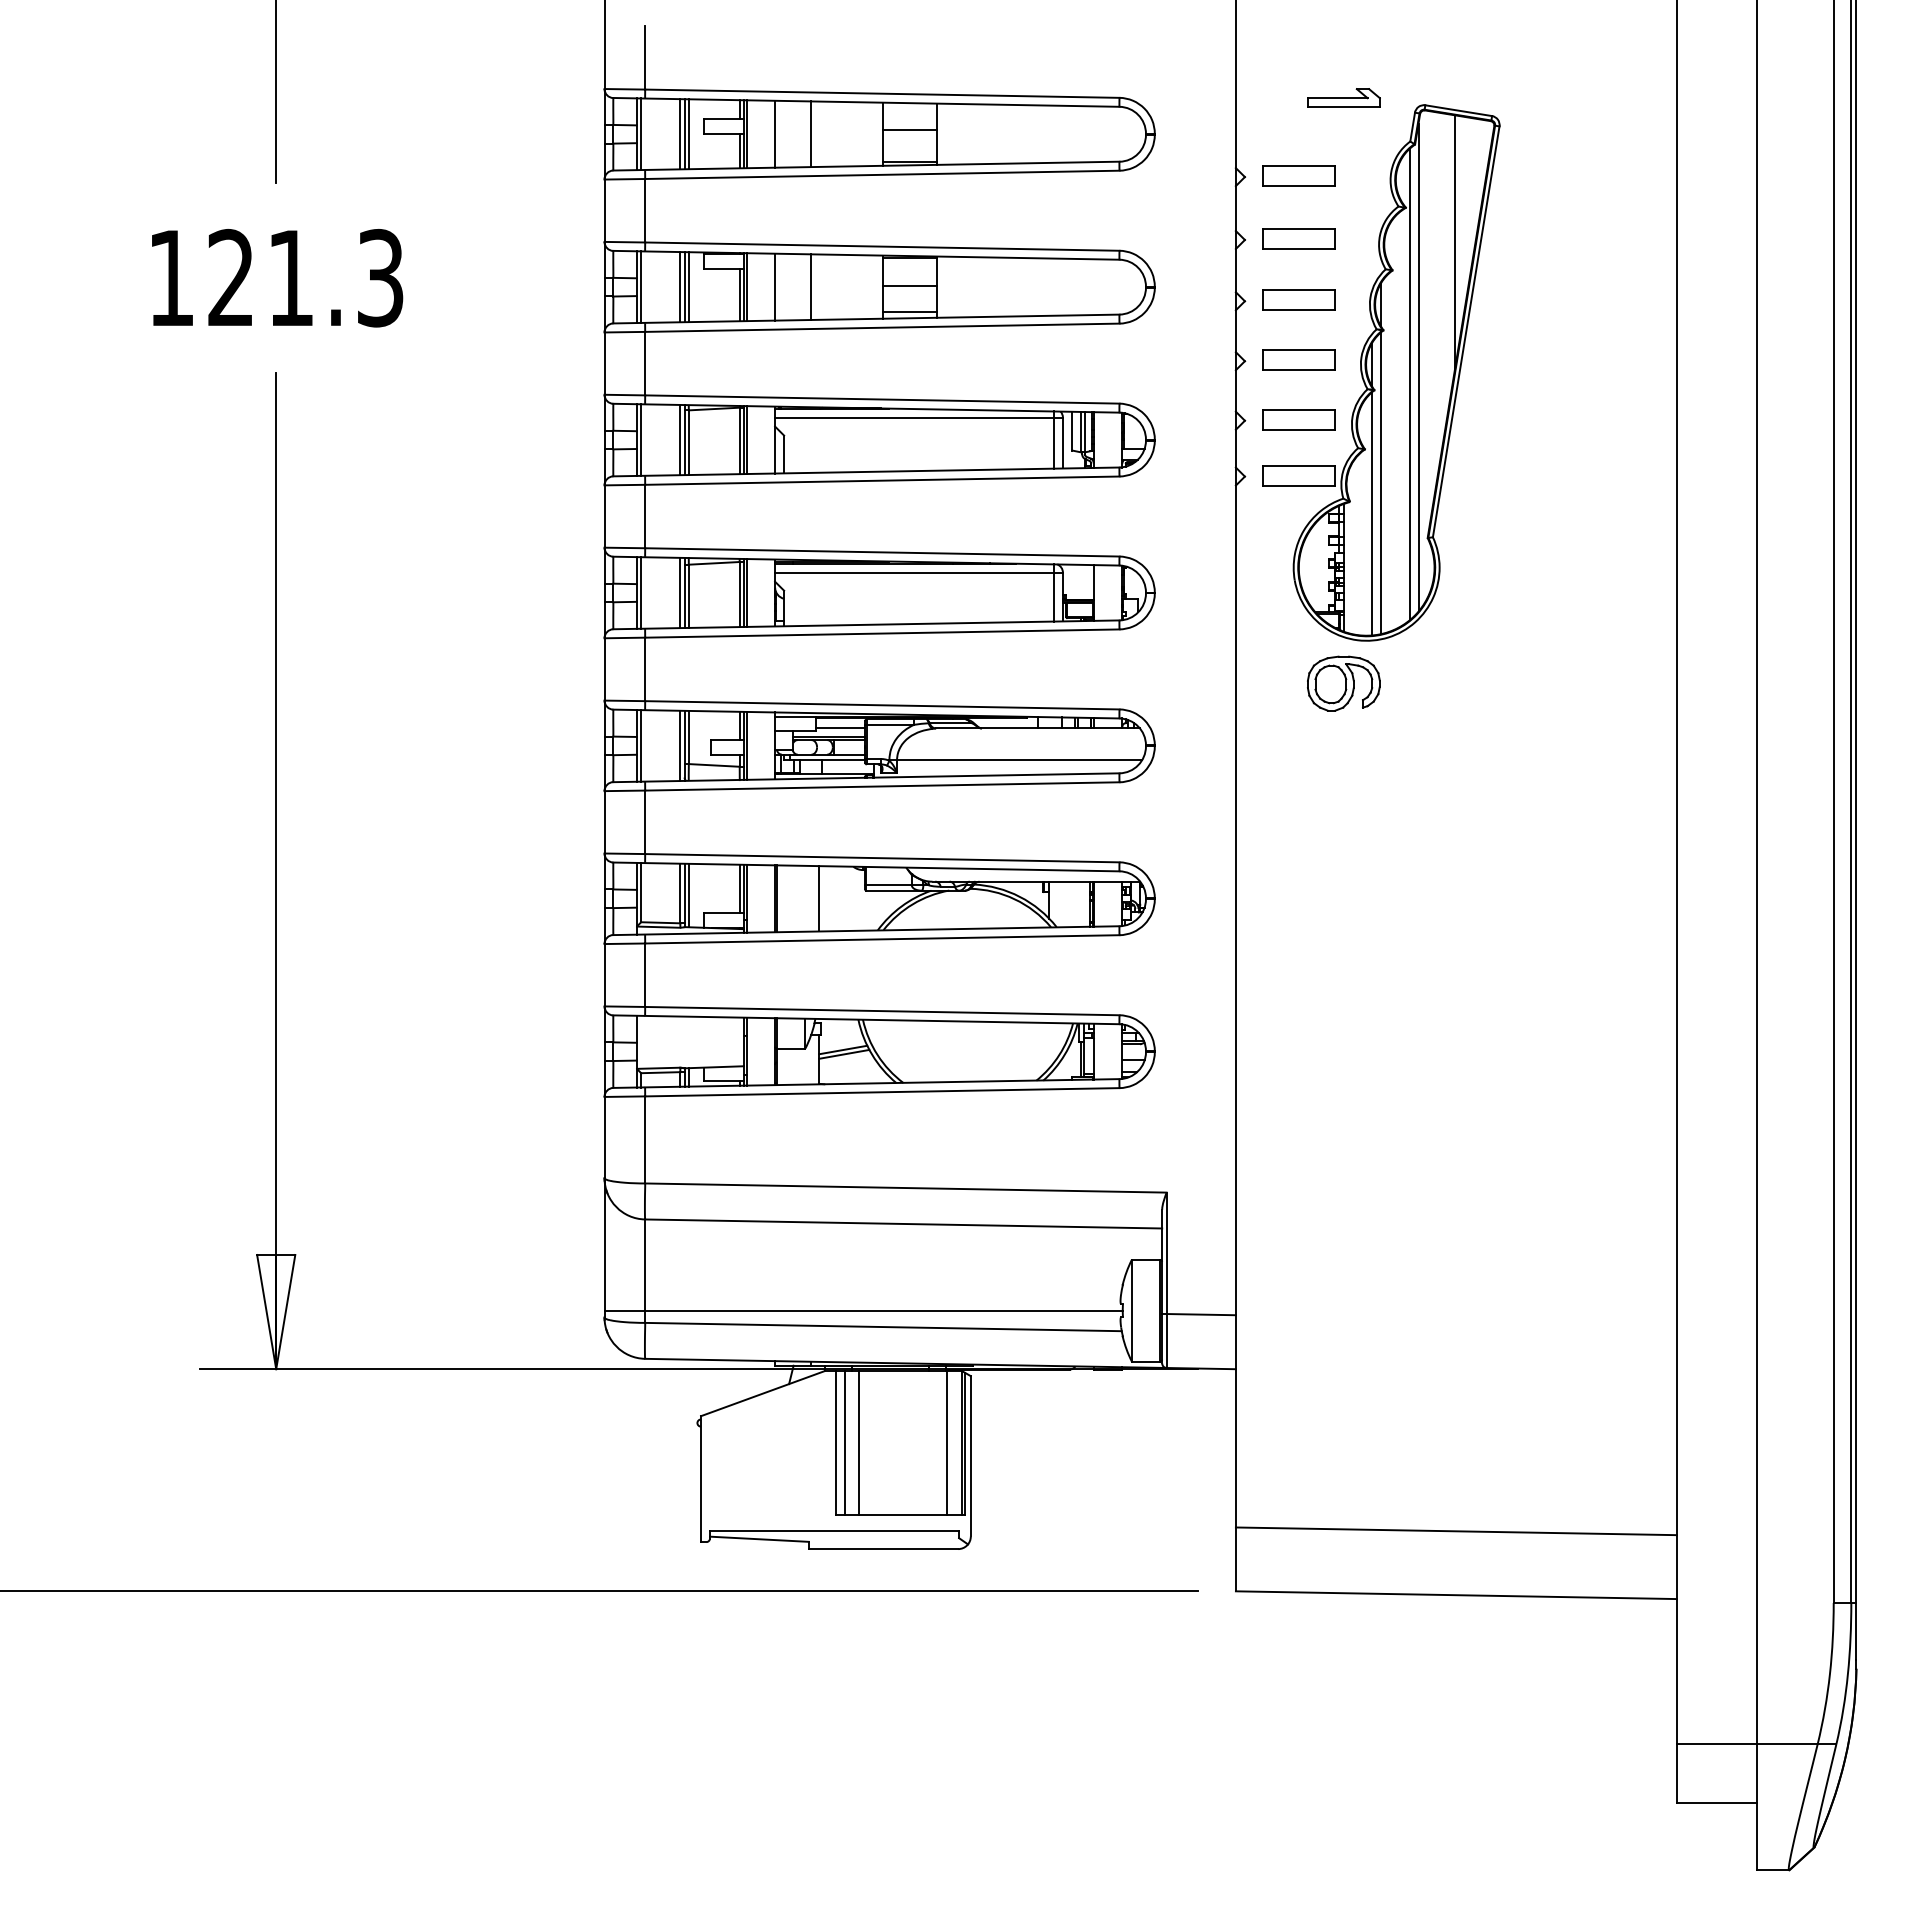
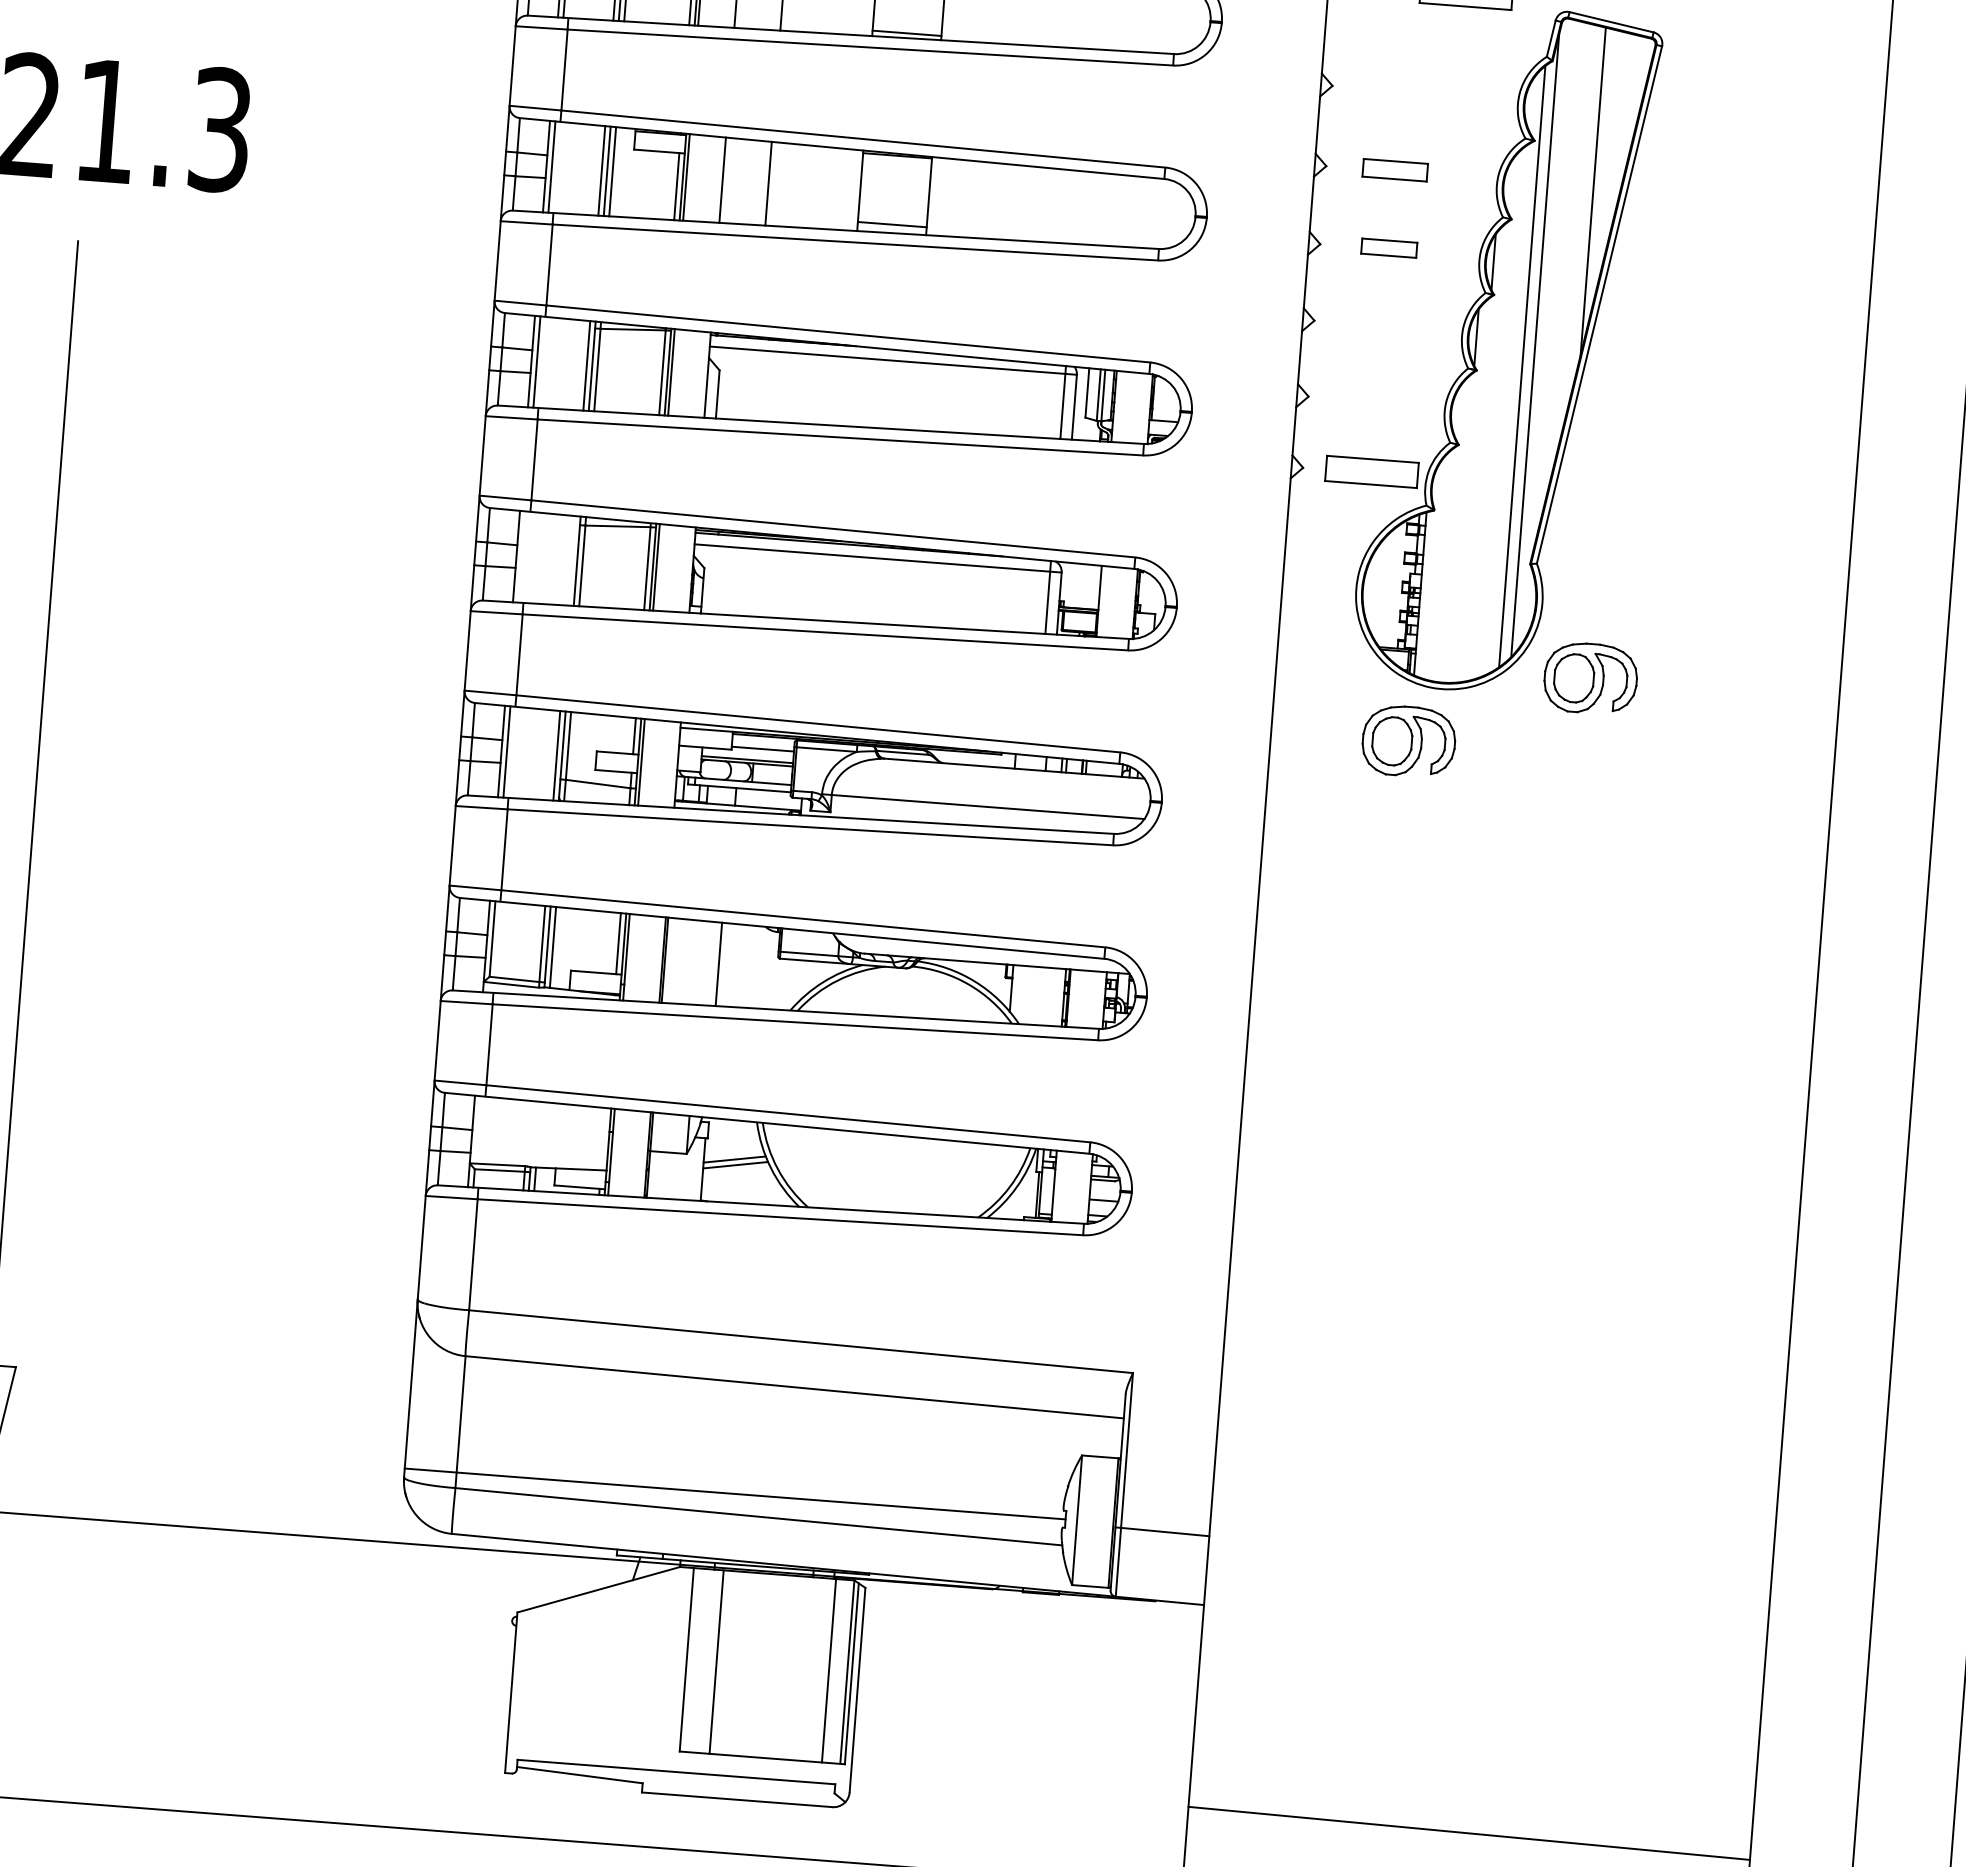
part: (1298, 175) -> (1400, 89), removed
part: (1298, 238) -> (1394, 169), size x0.7
line: (910, 286) -> (895, 192), removed
part: (1298, 299) -> (1388, 247), size x0.6
part: (1298, 359) -> (1382, 323), removed
part: (1298, 419) -> (1377, 400), removed
line: (1381, 482) -> (1476, 488), removed
line: (1372, 513) -> (1462, 527), removed
line: (641, 592) -> (522, 556), removed
line: (680, 592) -> (572, 560), removed
part: (1481, 623) -> (1590, 678), added
line: (844, 1442) -> (697, 1660), removed

